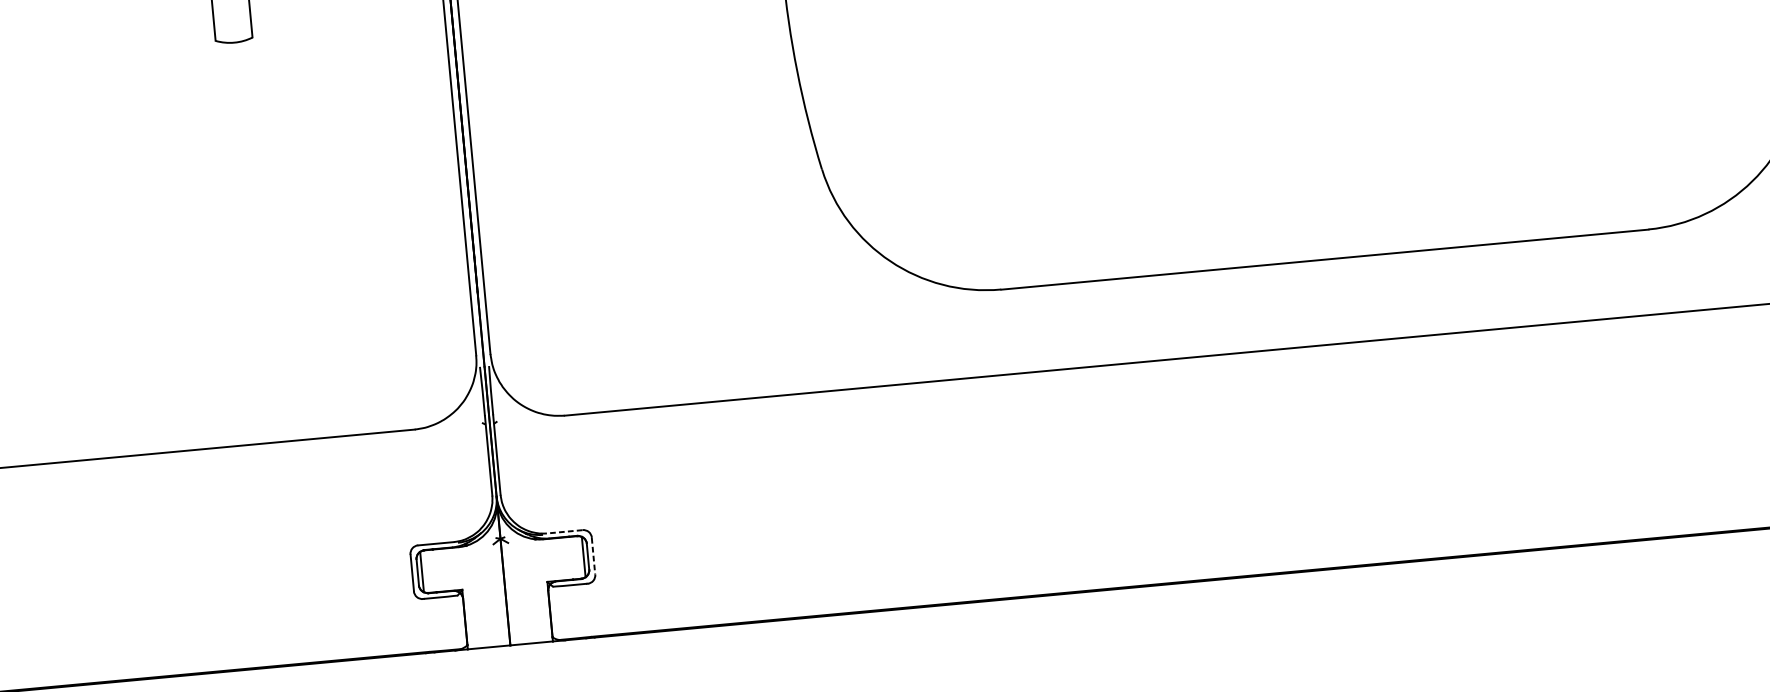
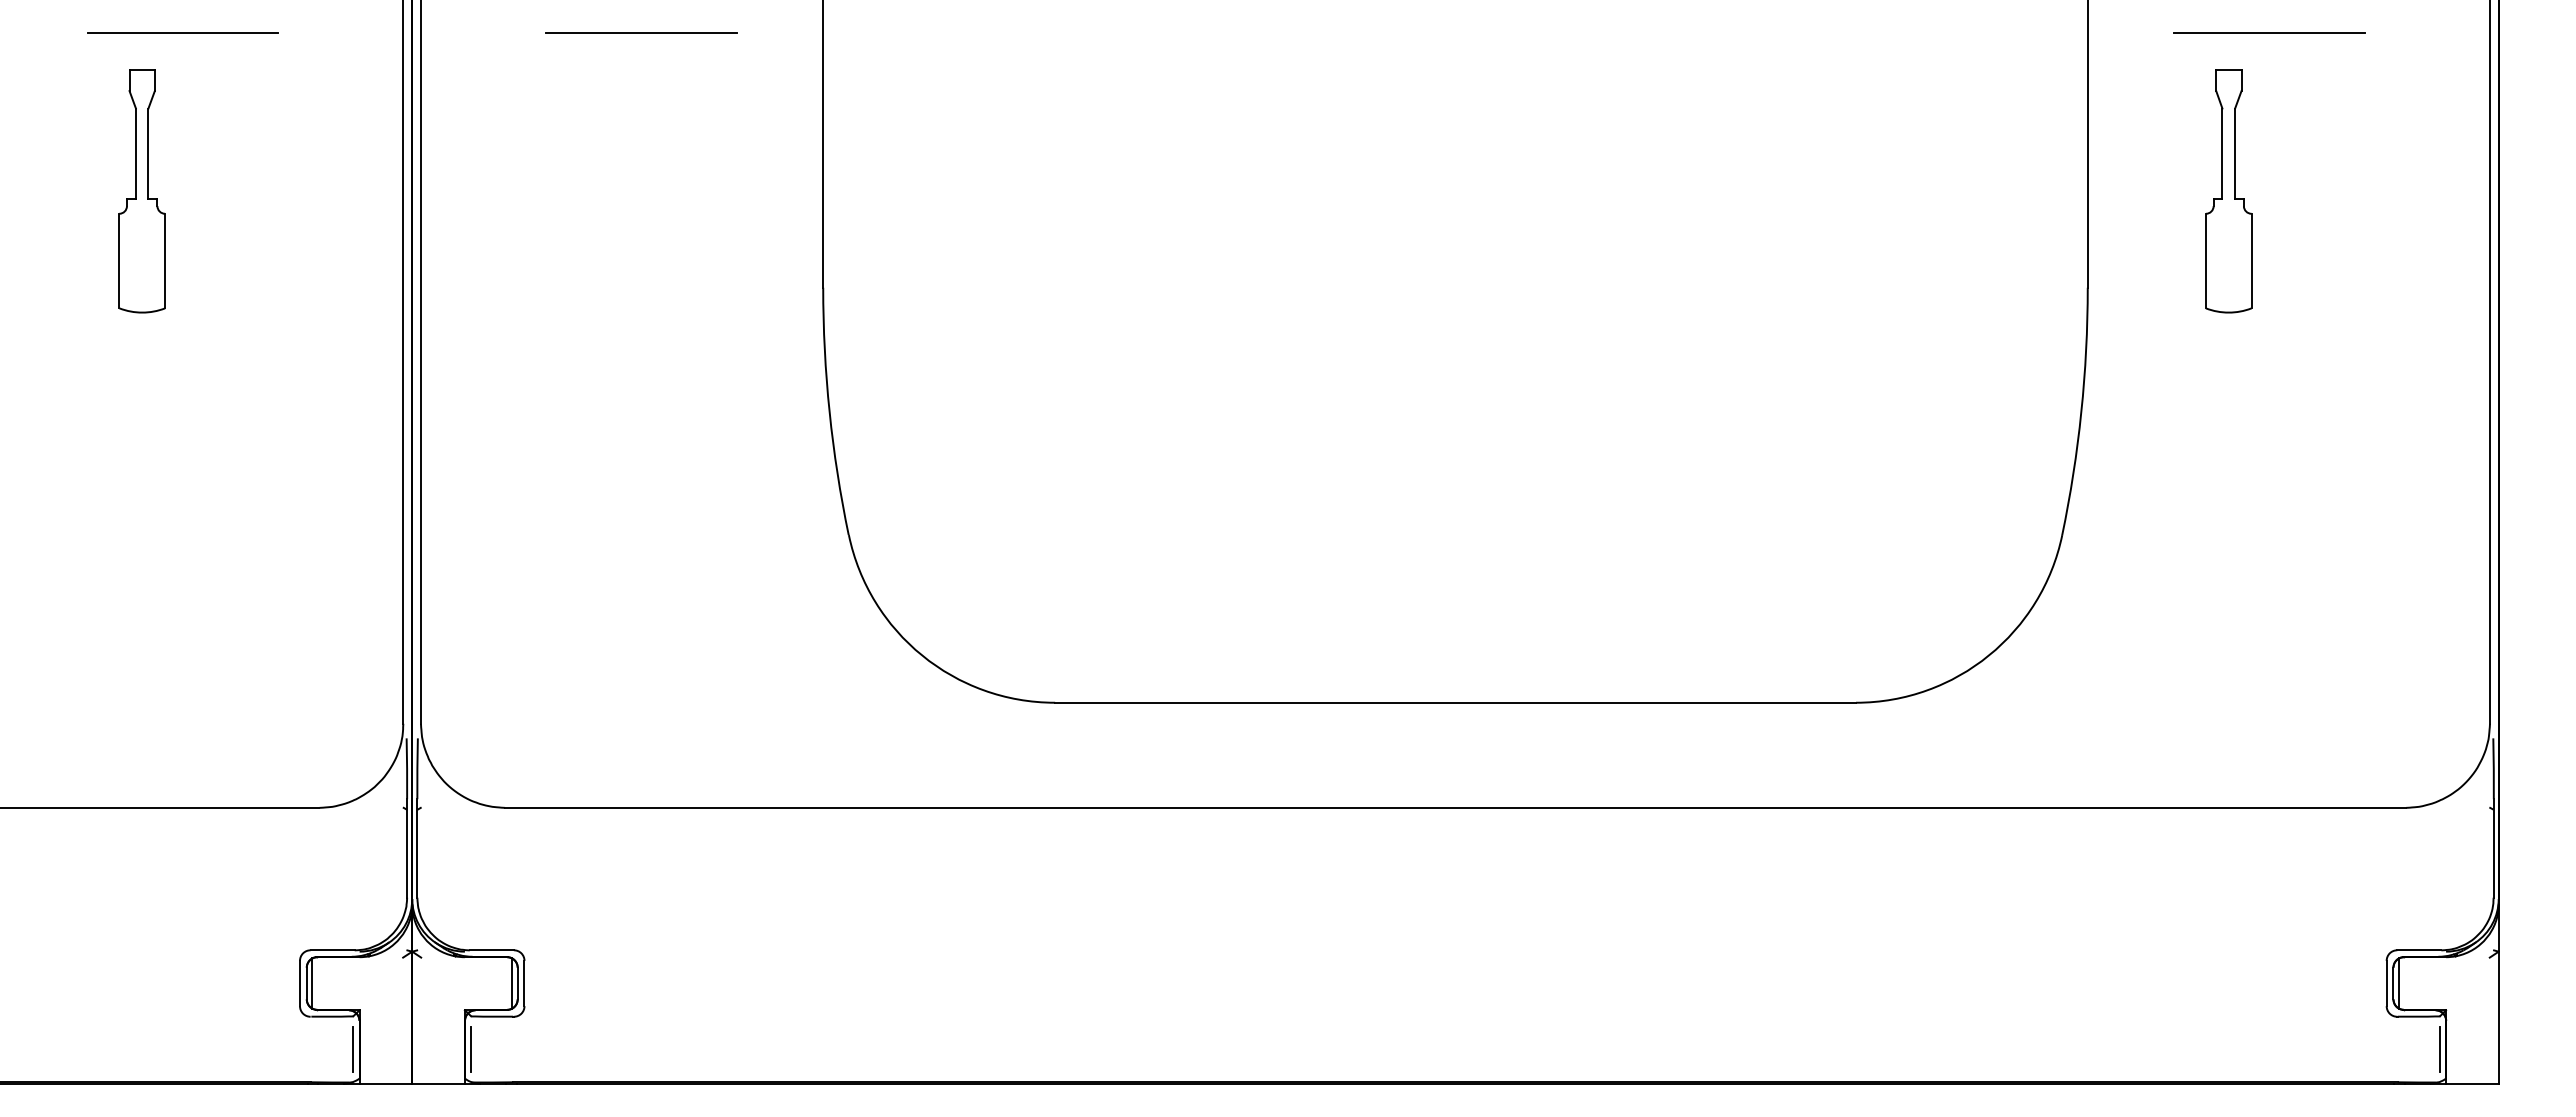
line: (564, 531) -> (491, 950), dashed -> solid
line: (593, 556) -> (524, 983), dashed -> solid
line: (555, 613) -> (471, 1049), added
line: (460, 622) -> (353, 1049), added

